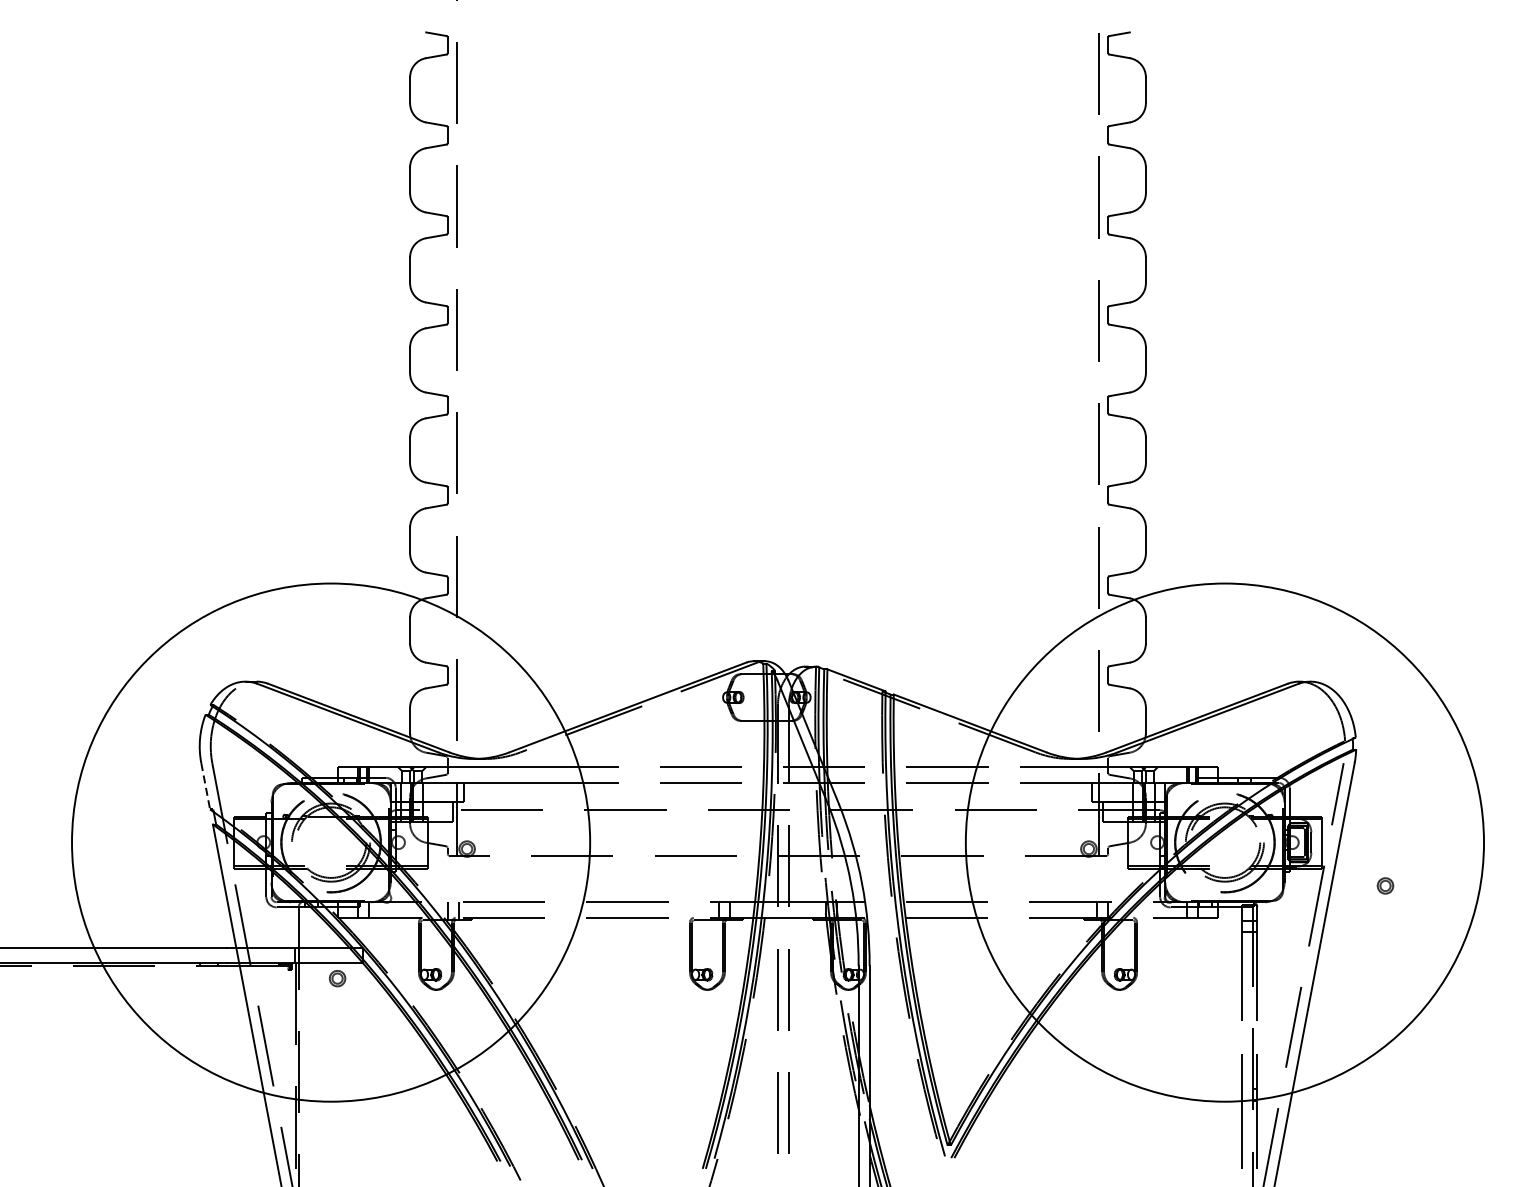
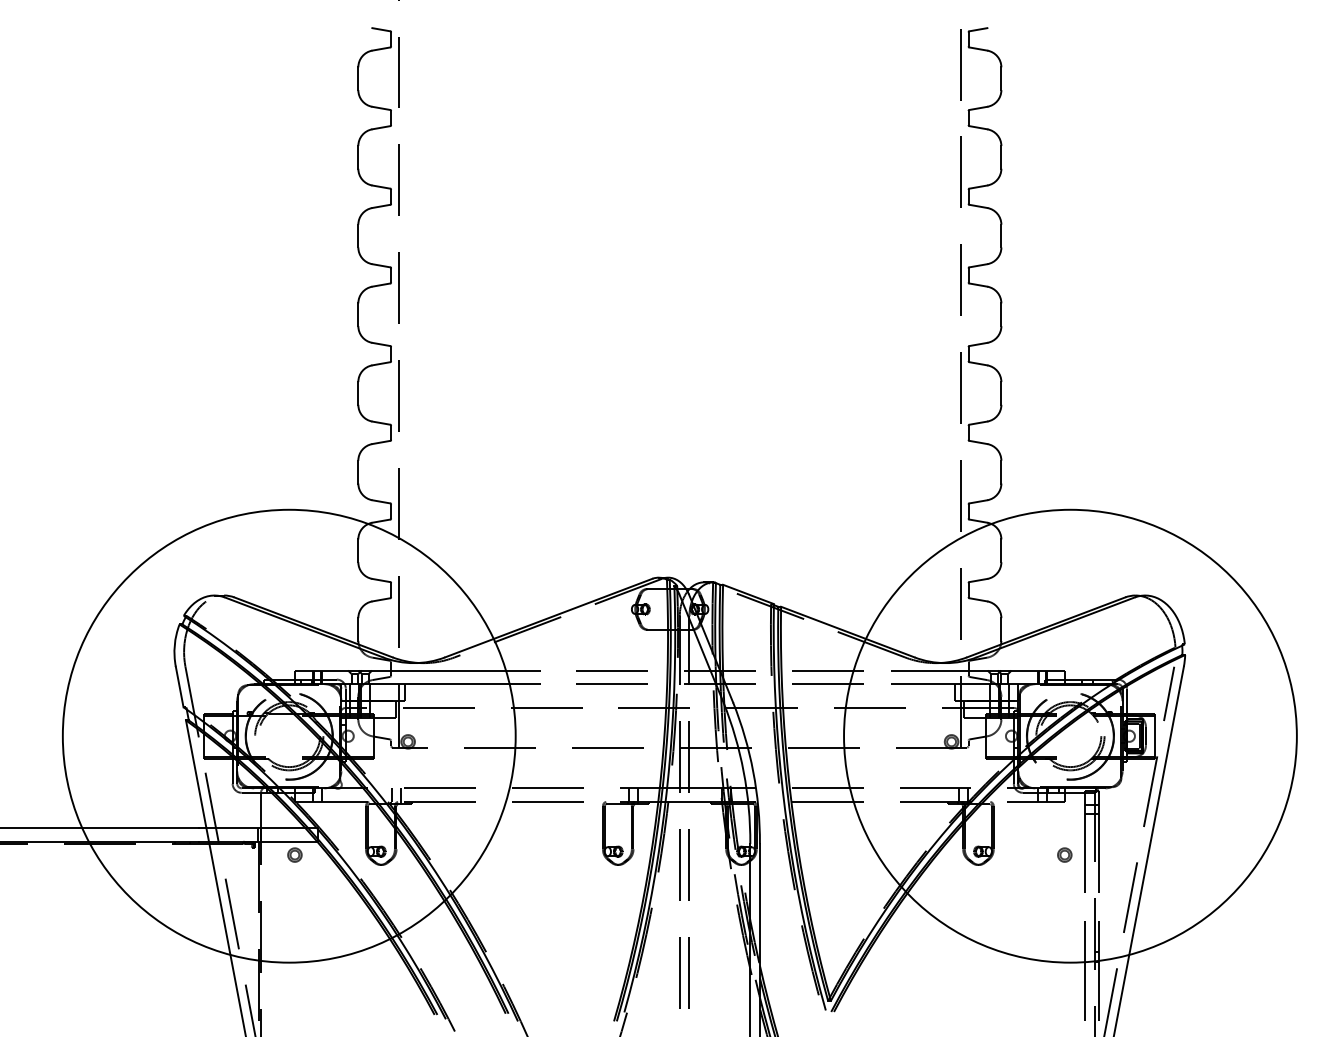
line: (205, 786) -> (179, 687), dashed -> solid
part: (1385, 885) -> (1064, 854), moved

